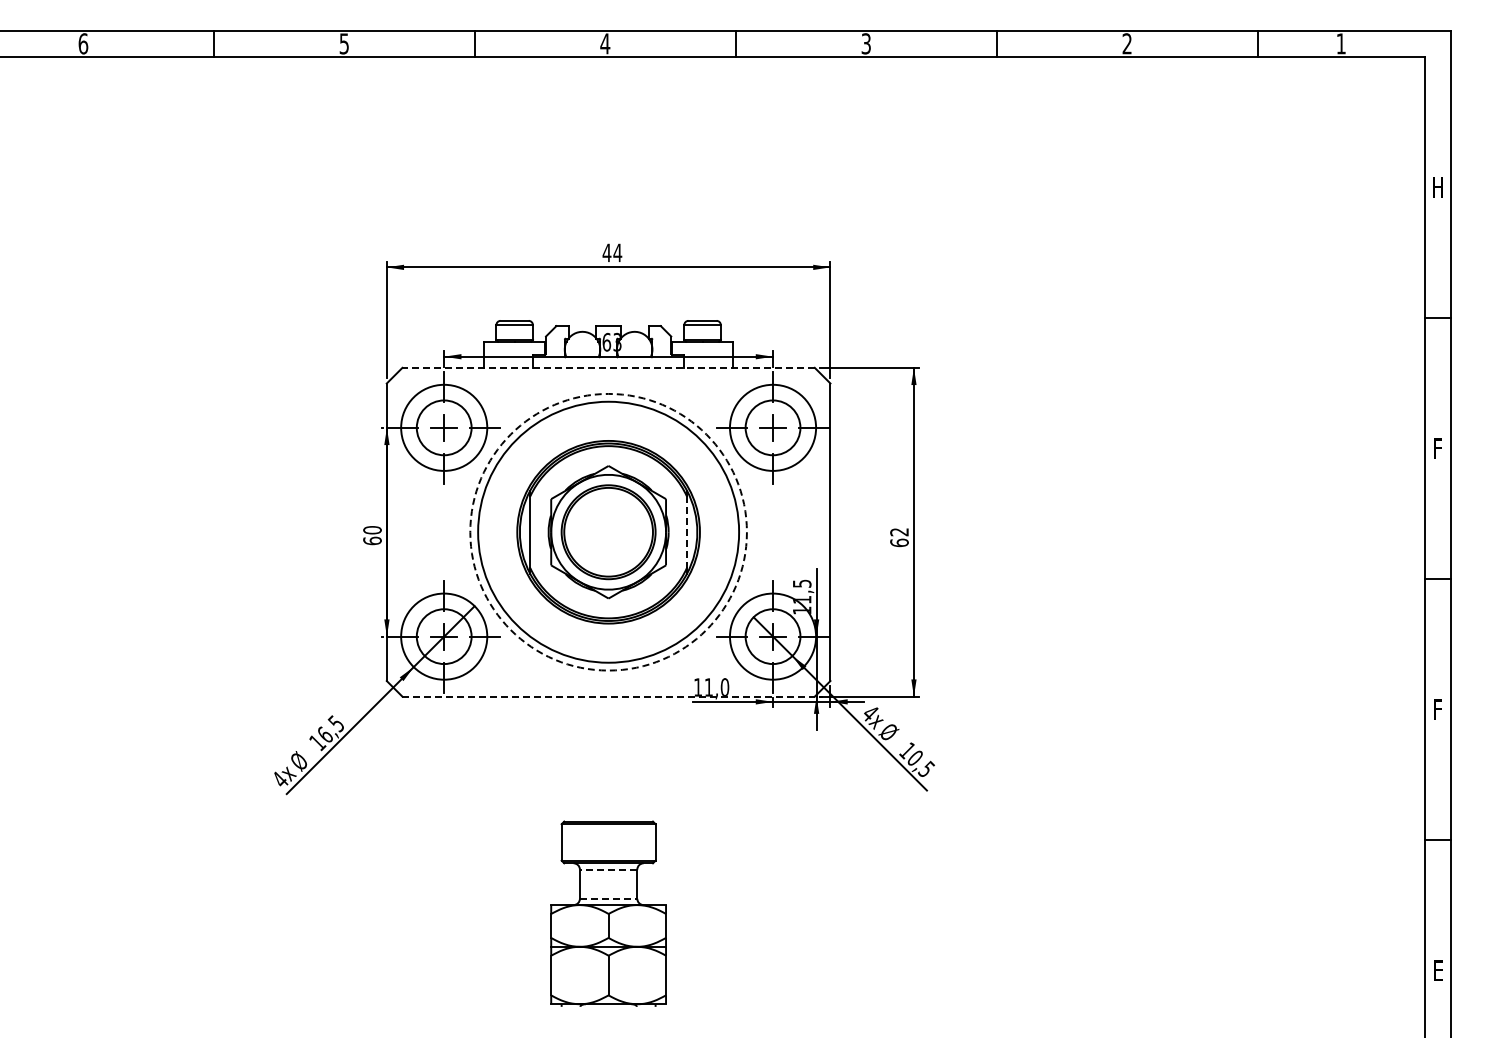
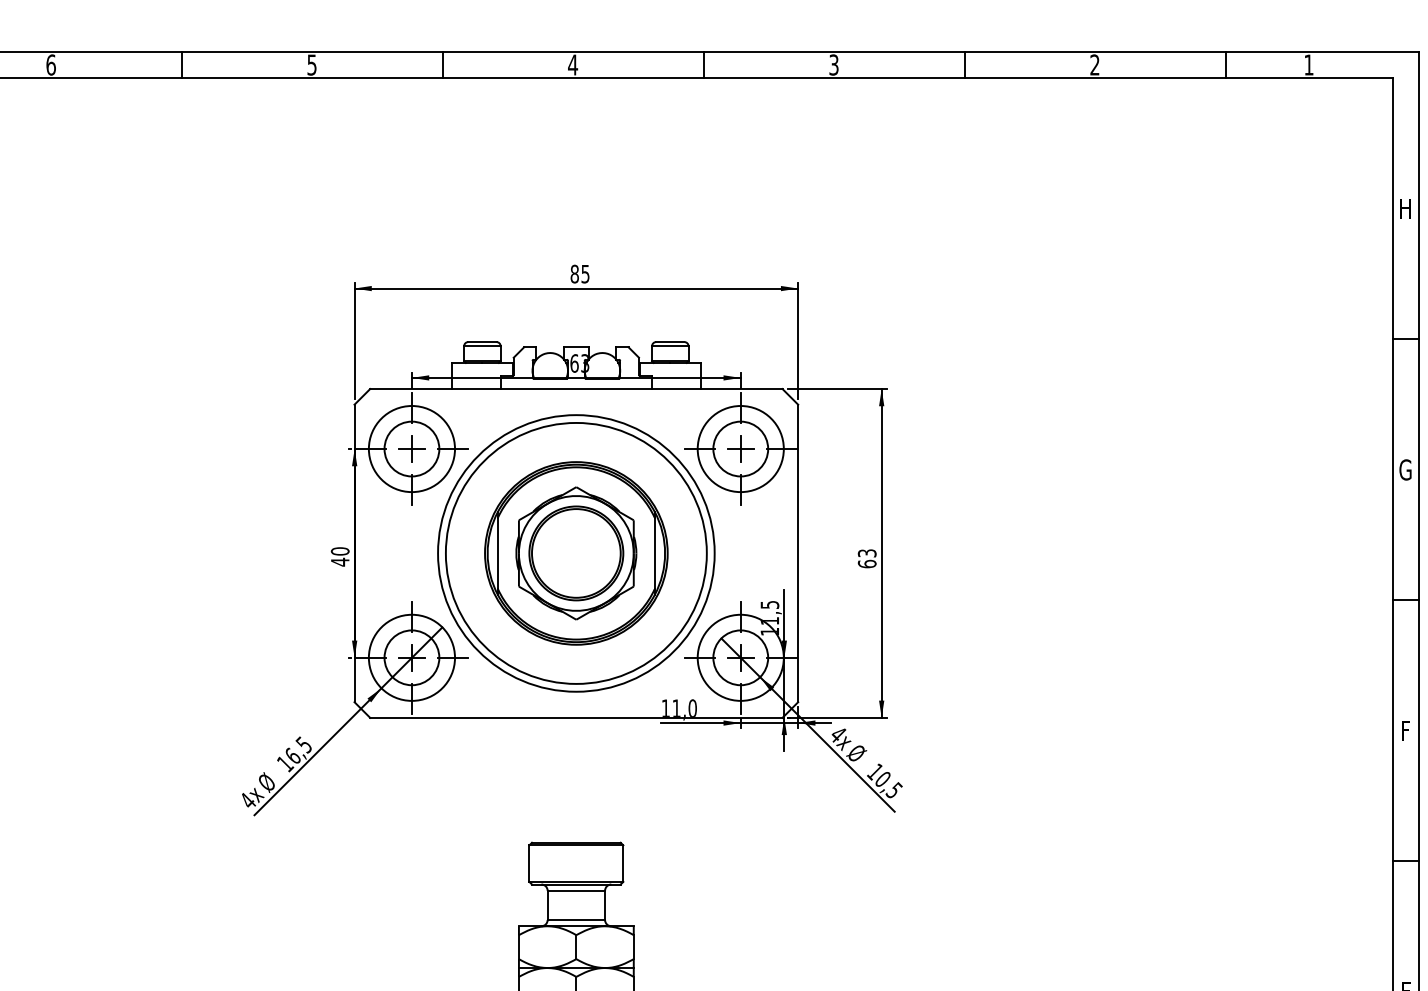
text: (612, 252) -> (580, 273), 44 -> 85
line: (608, 367) -> (576, 388), dashed -> solid
text: (1437, 448) -> (1405, 469), F -> G
circle: (608, 531) -> (576, 552), dashed -> solid
line: (686, 532) -> (654, 553), dashed -> solid
text: (899, 532) -> (867, 553), 62 -> 63
text: (372, 540) -> (340, 561), 60 -> 40
line: (609, 696) -> (577, 717), dashed -> solid
line: (608, 869) -> (576, 890), dashed -> solid
line: (608, 898) -> (576, 919), dashed -> solid

